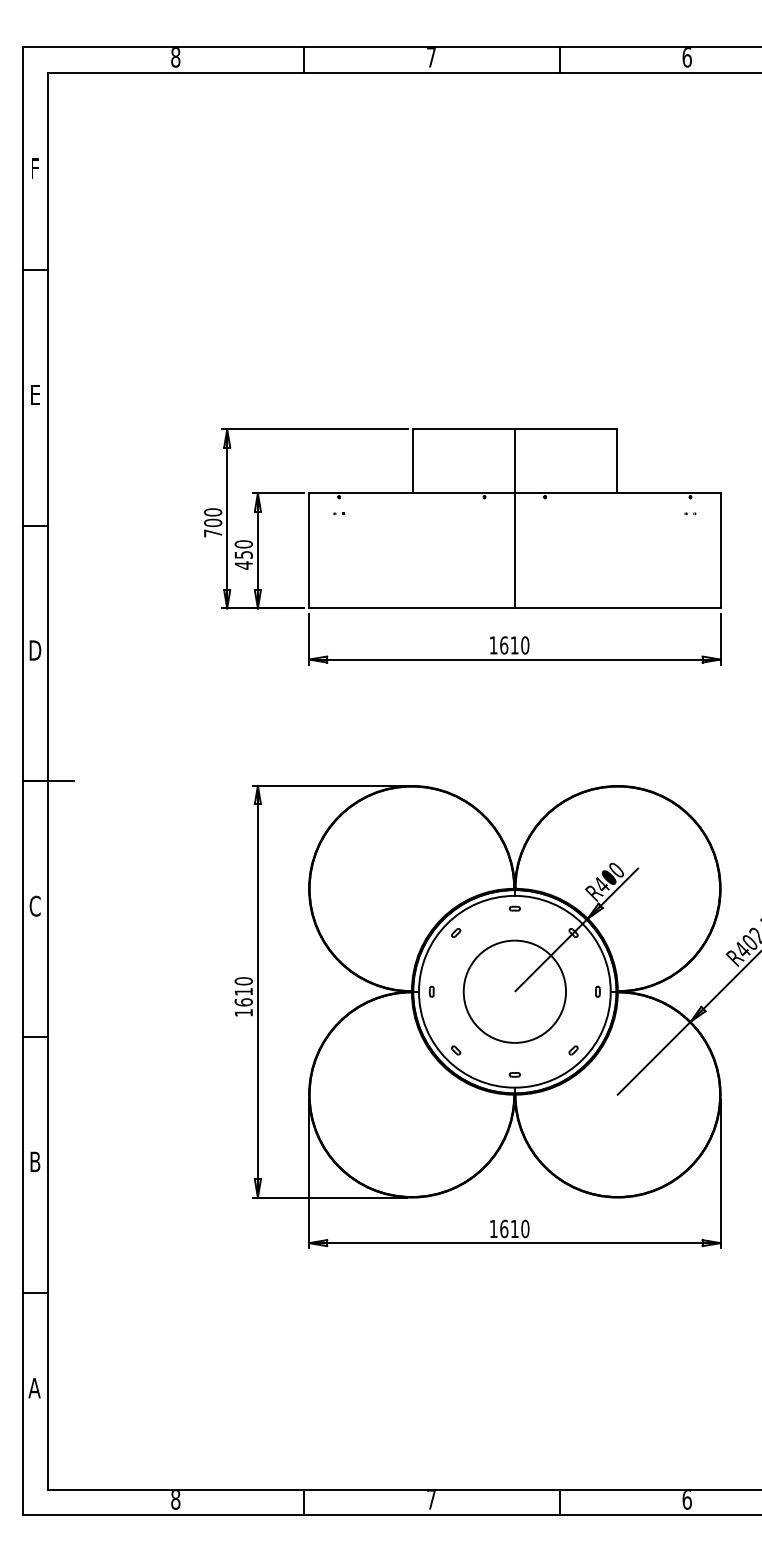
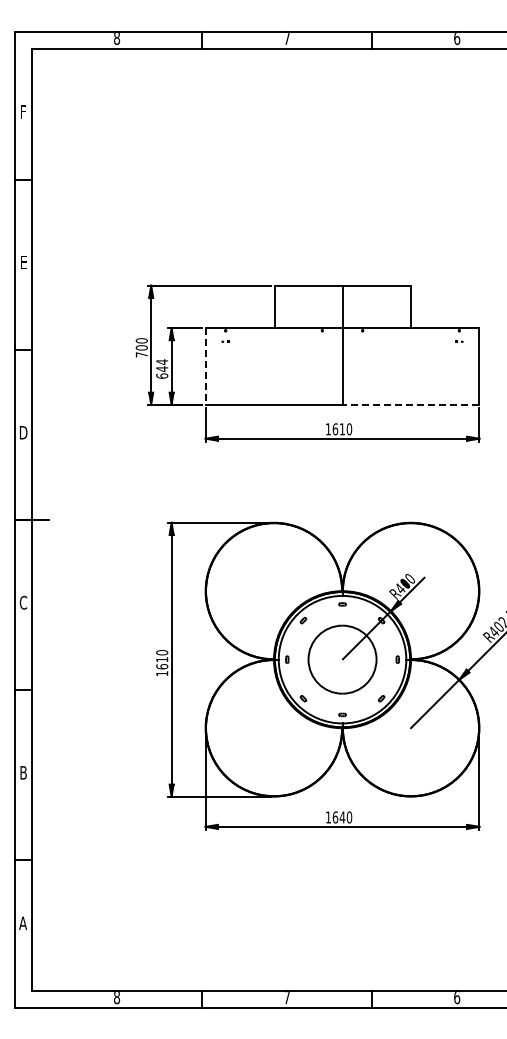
line: (308, 550) -> (205, 366), solid -> dashed
text: (244, 555) -> (162, 369), 450 -> 644
line: (617, 608) -> (410, 404), solid -> dashed
text: (514, 1229) -> (342, 817), 1610 -> 1640

